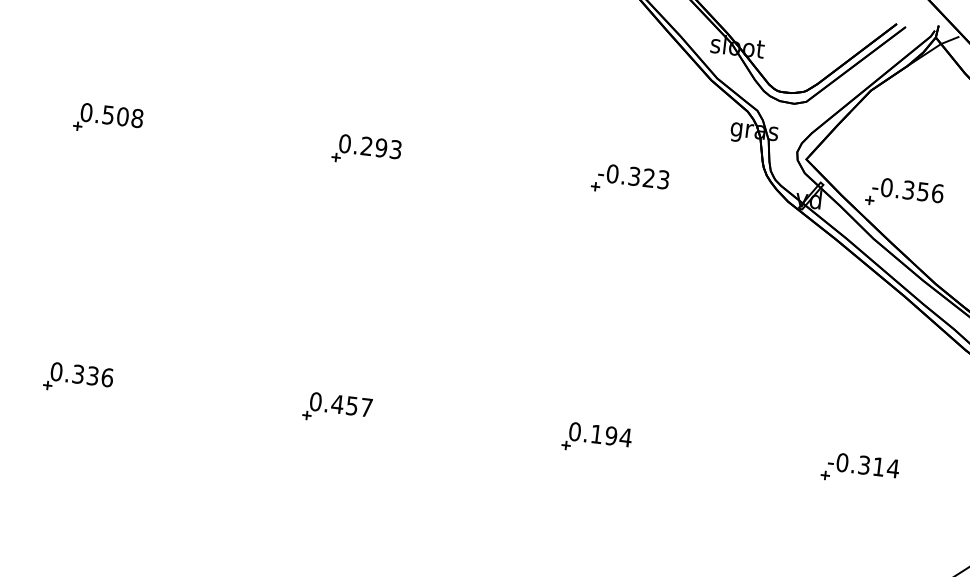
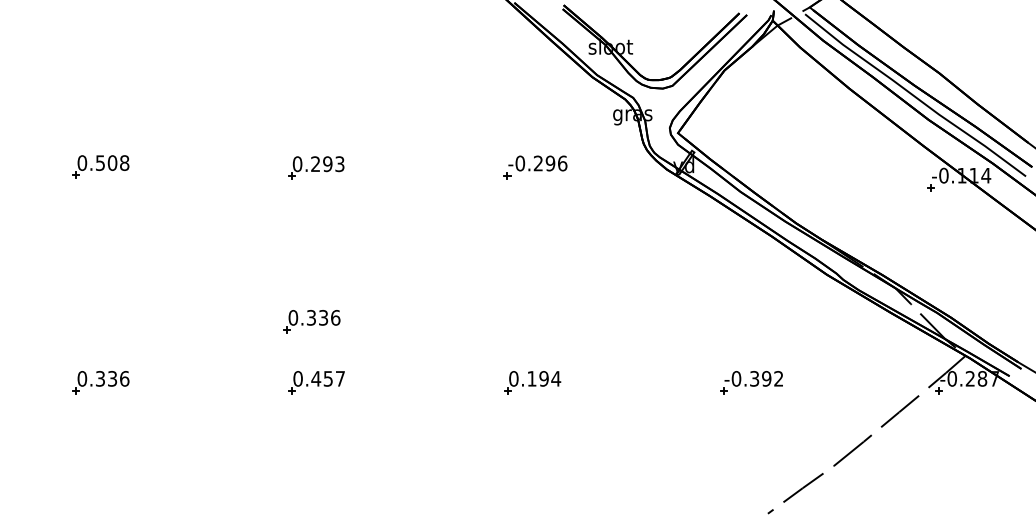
text: (648, 178) -> (550, 163), -0.323 -> -0.296
part: (904, 194) -> (761, 152), removed
part: (339, 334) -> (311, 321), added
text: (885, 467) -> (772, 378), -0.314 -> -0.392

